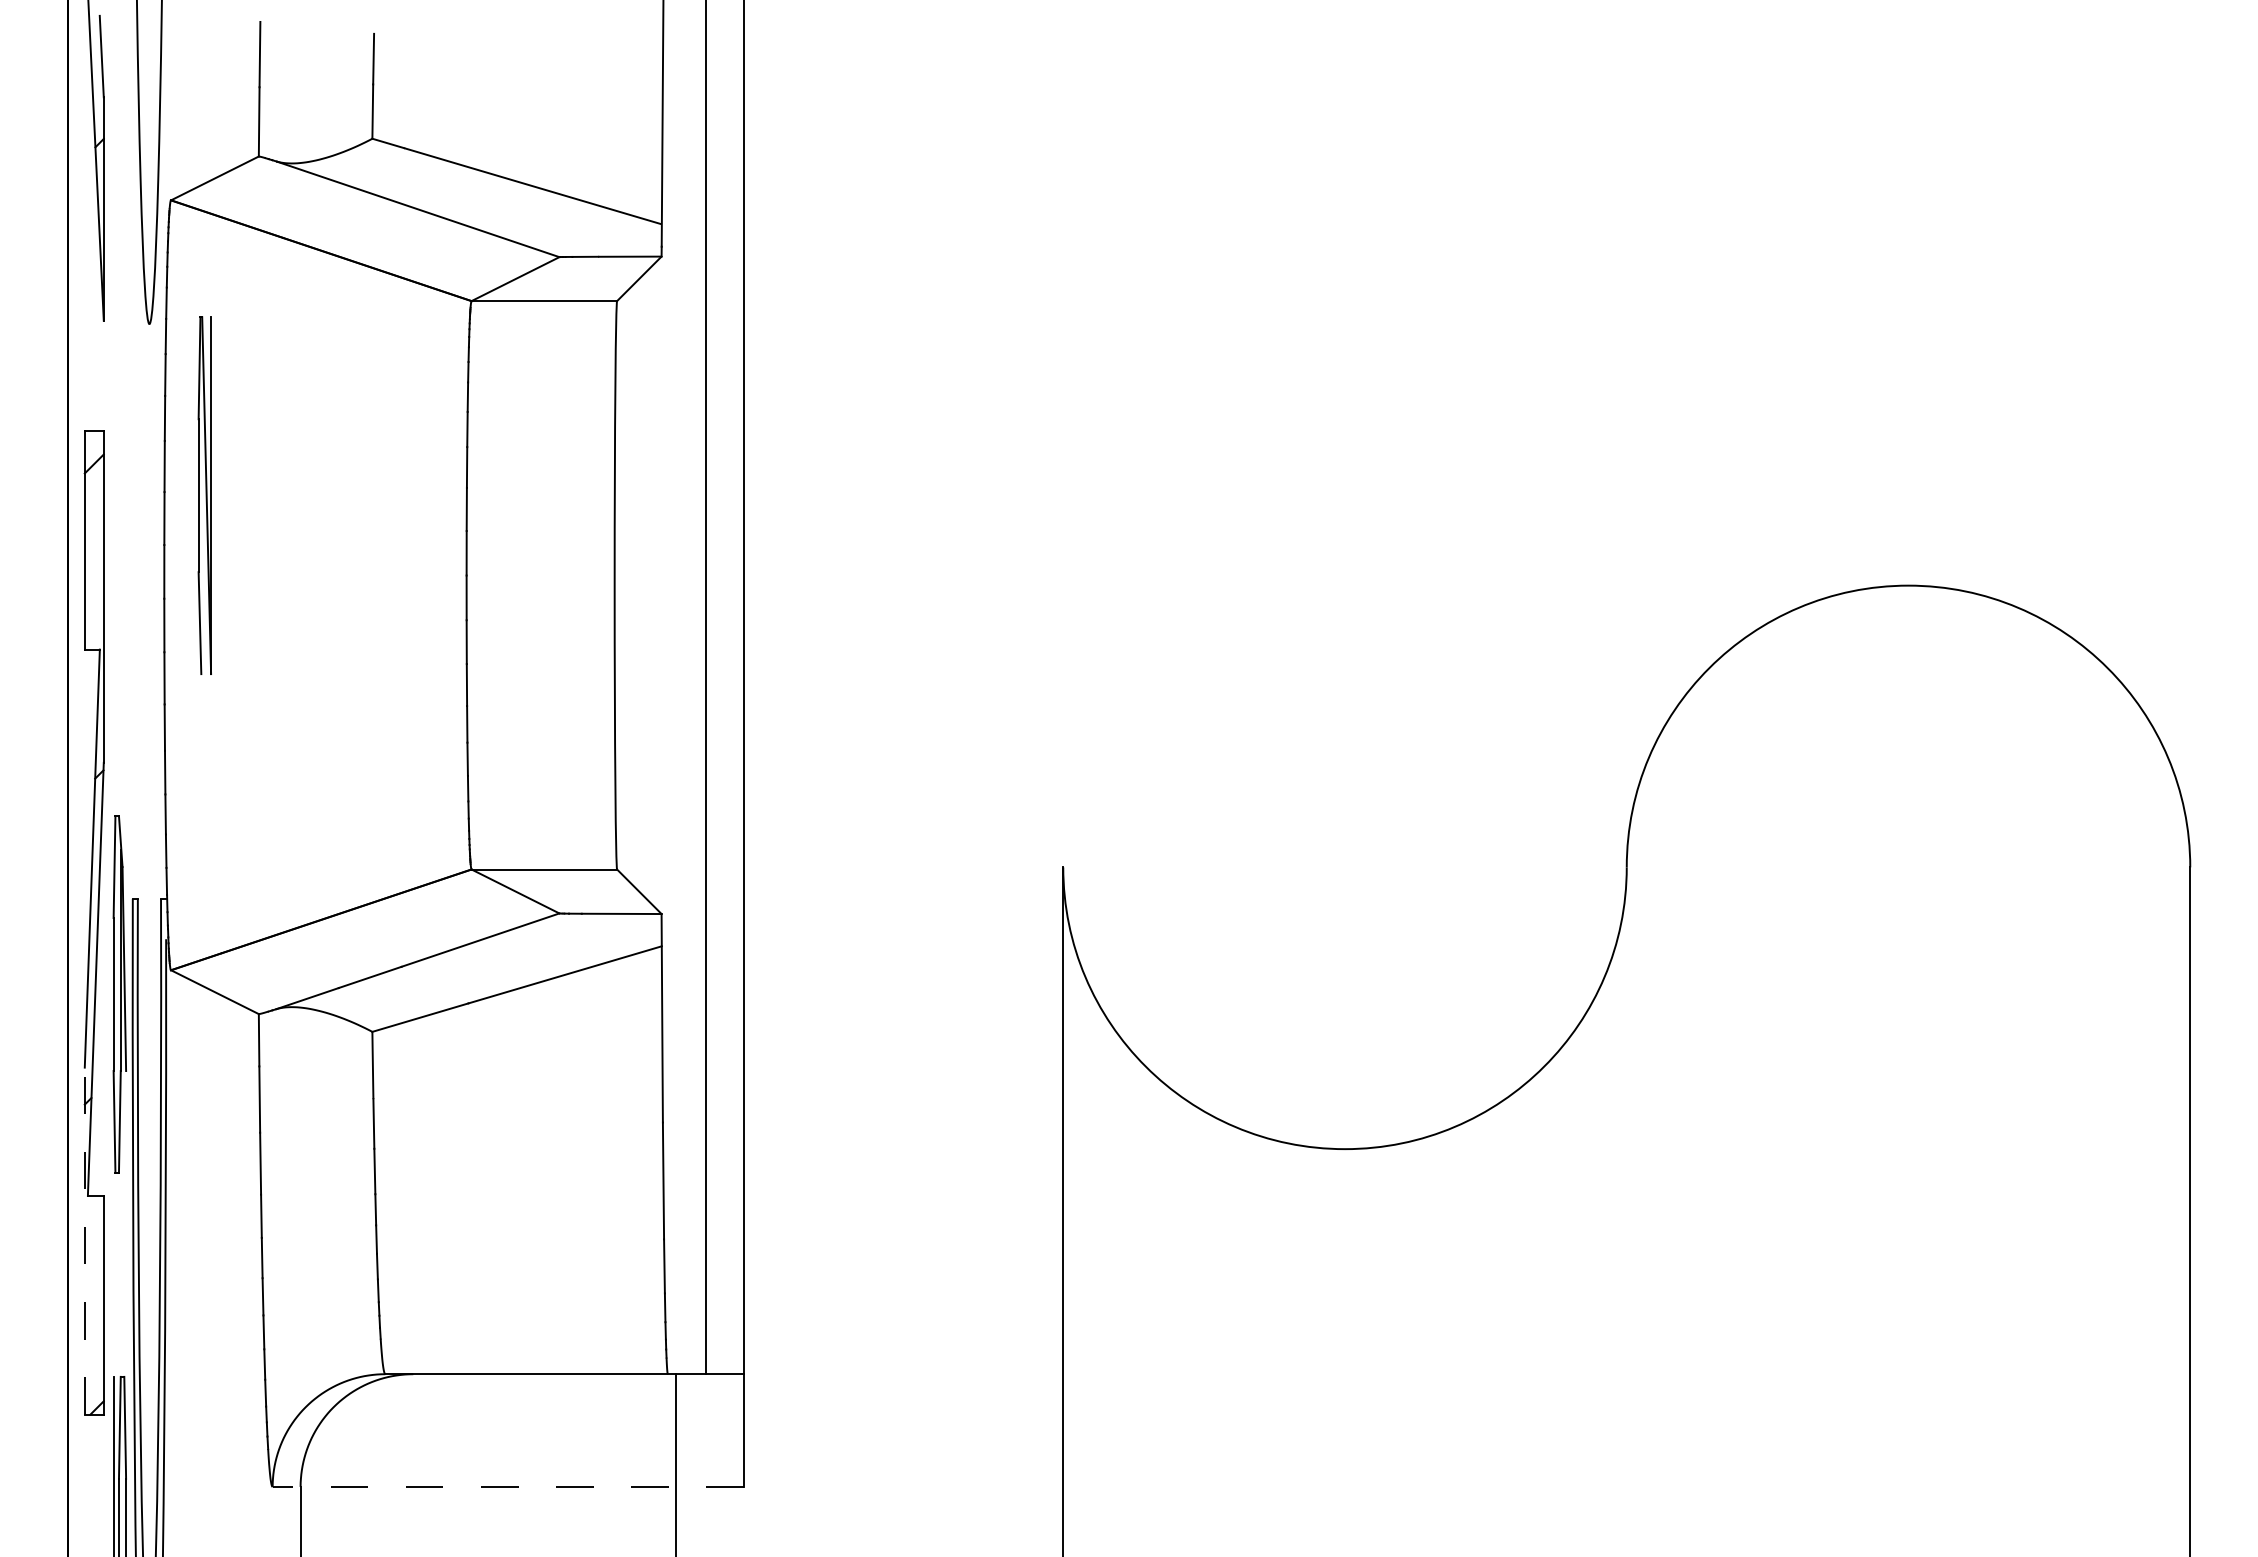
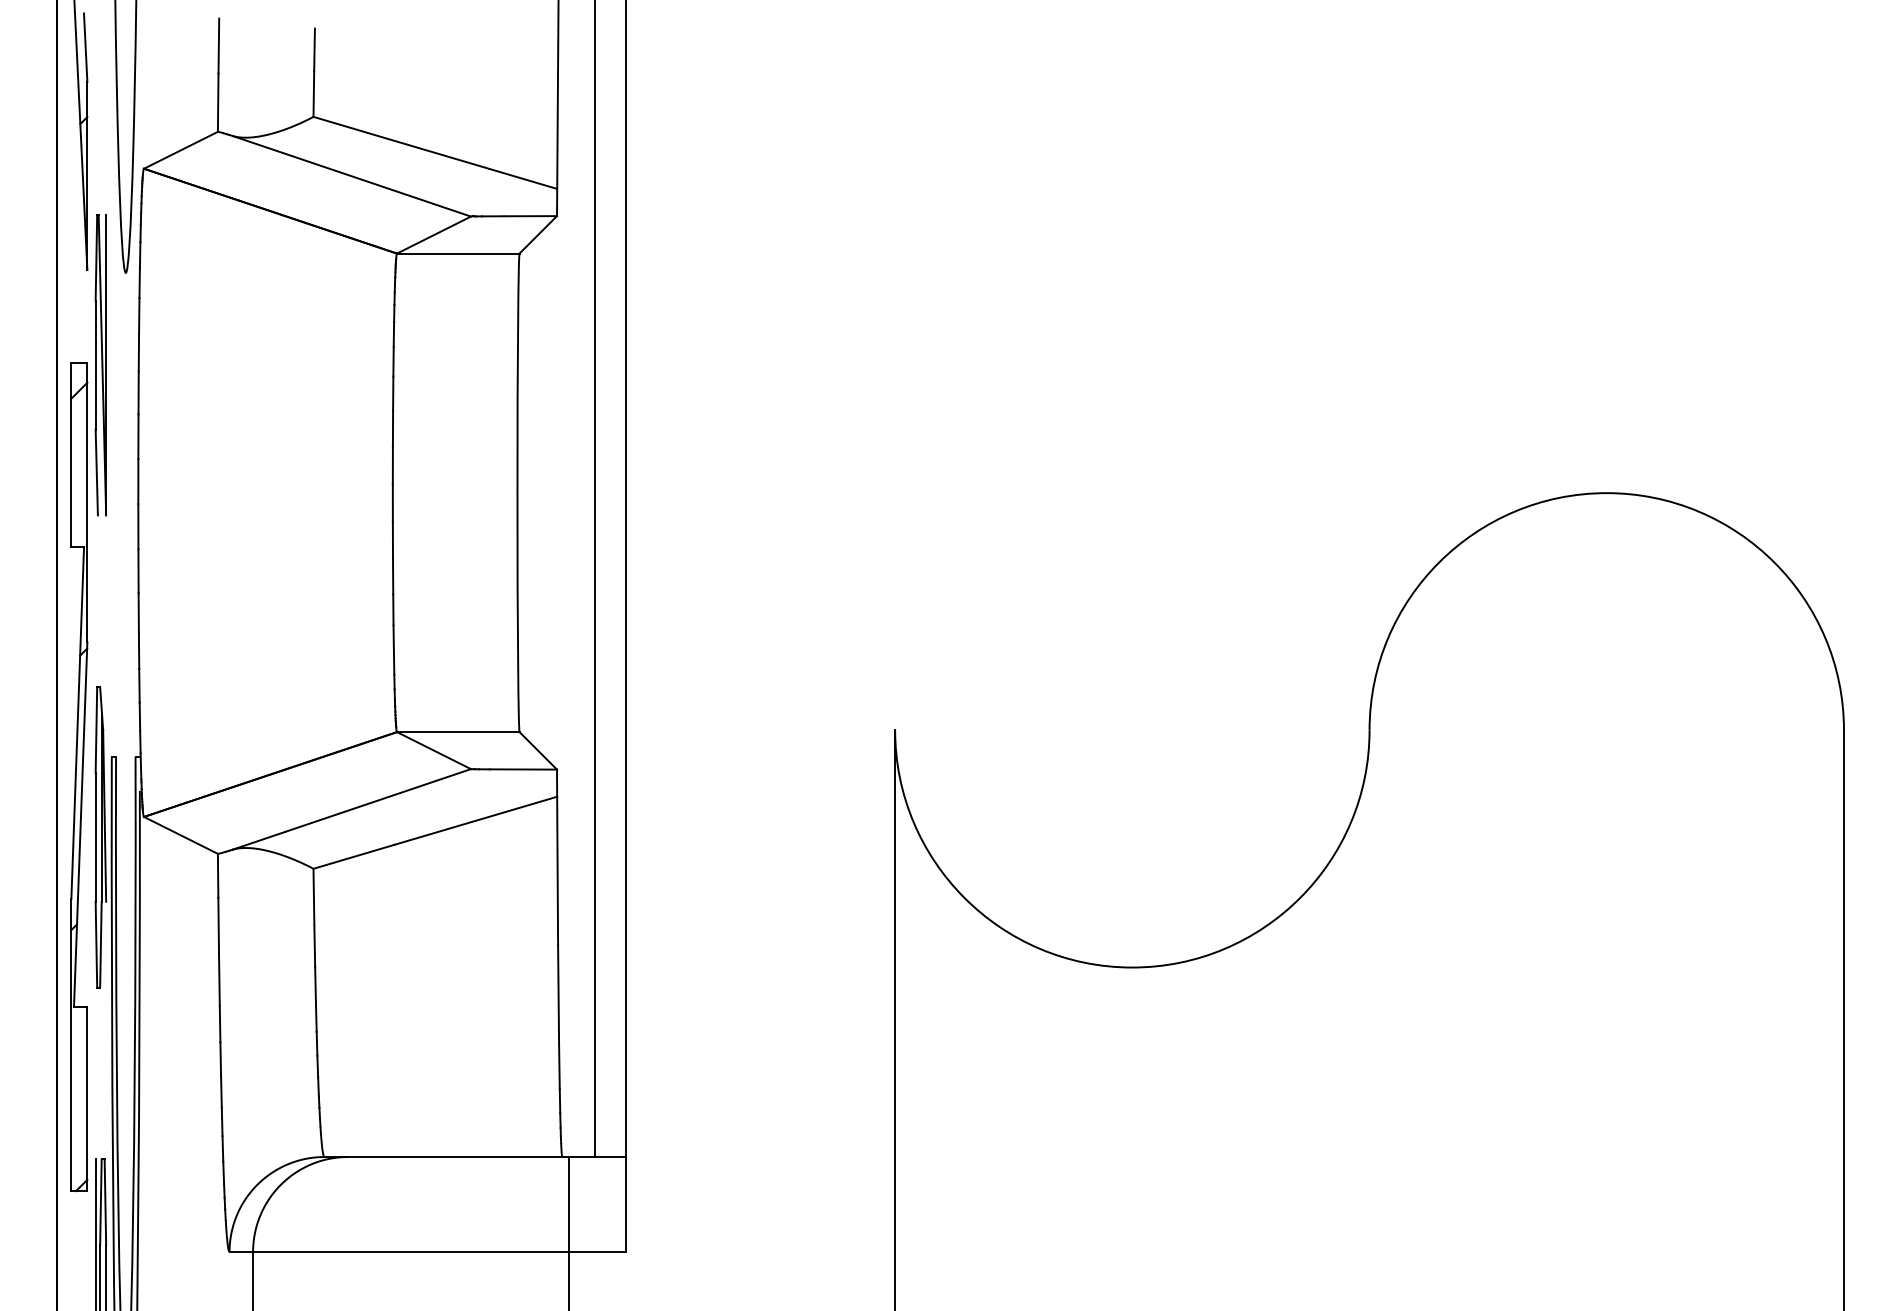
part: (204, 495) -> (100, 365), moved
line: (84, 1241) -> (71, 1045), dashed -> solid
line: (508, 1486) -> (428, 1251), dashed -> solid

